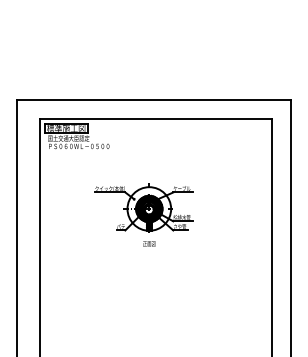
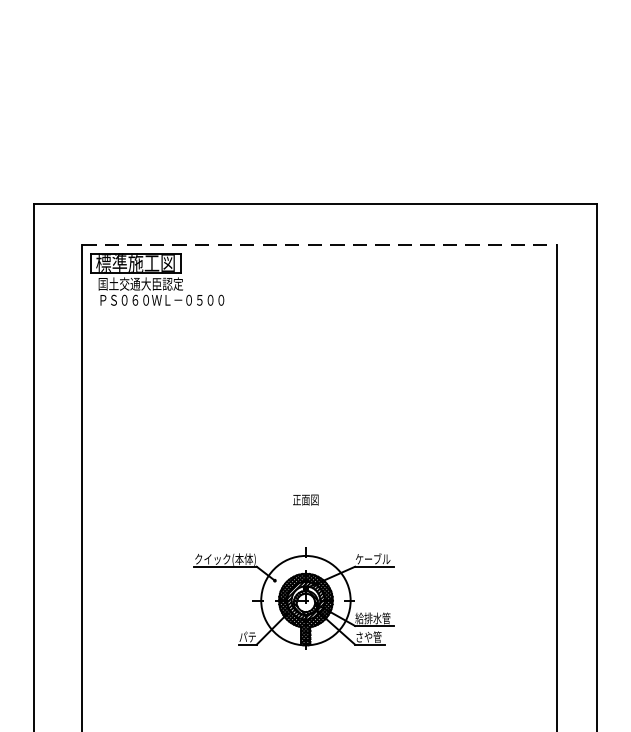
line: (155, 119) -> (318, 245), solid -> dashed
part: (143, 207) -> (293, 597), moved

